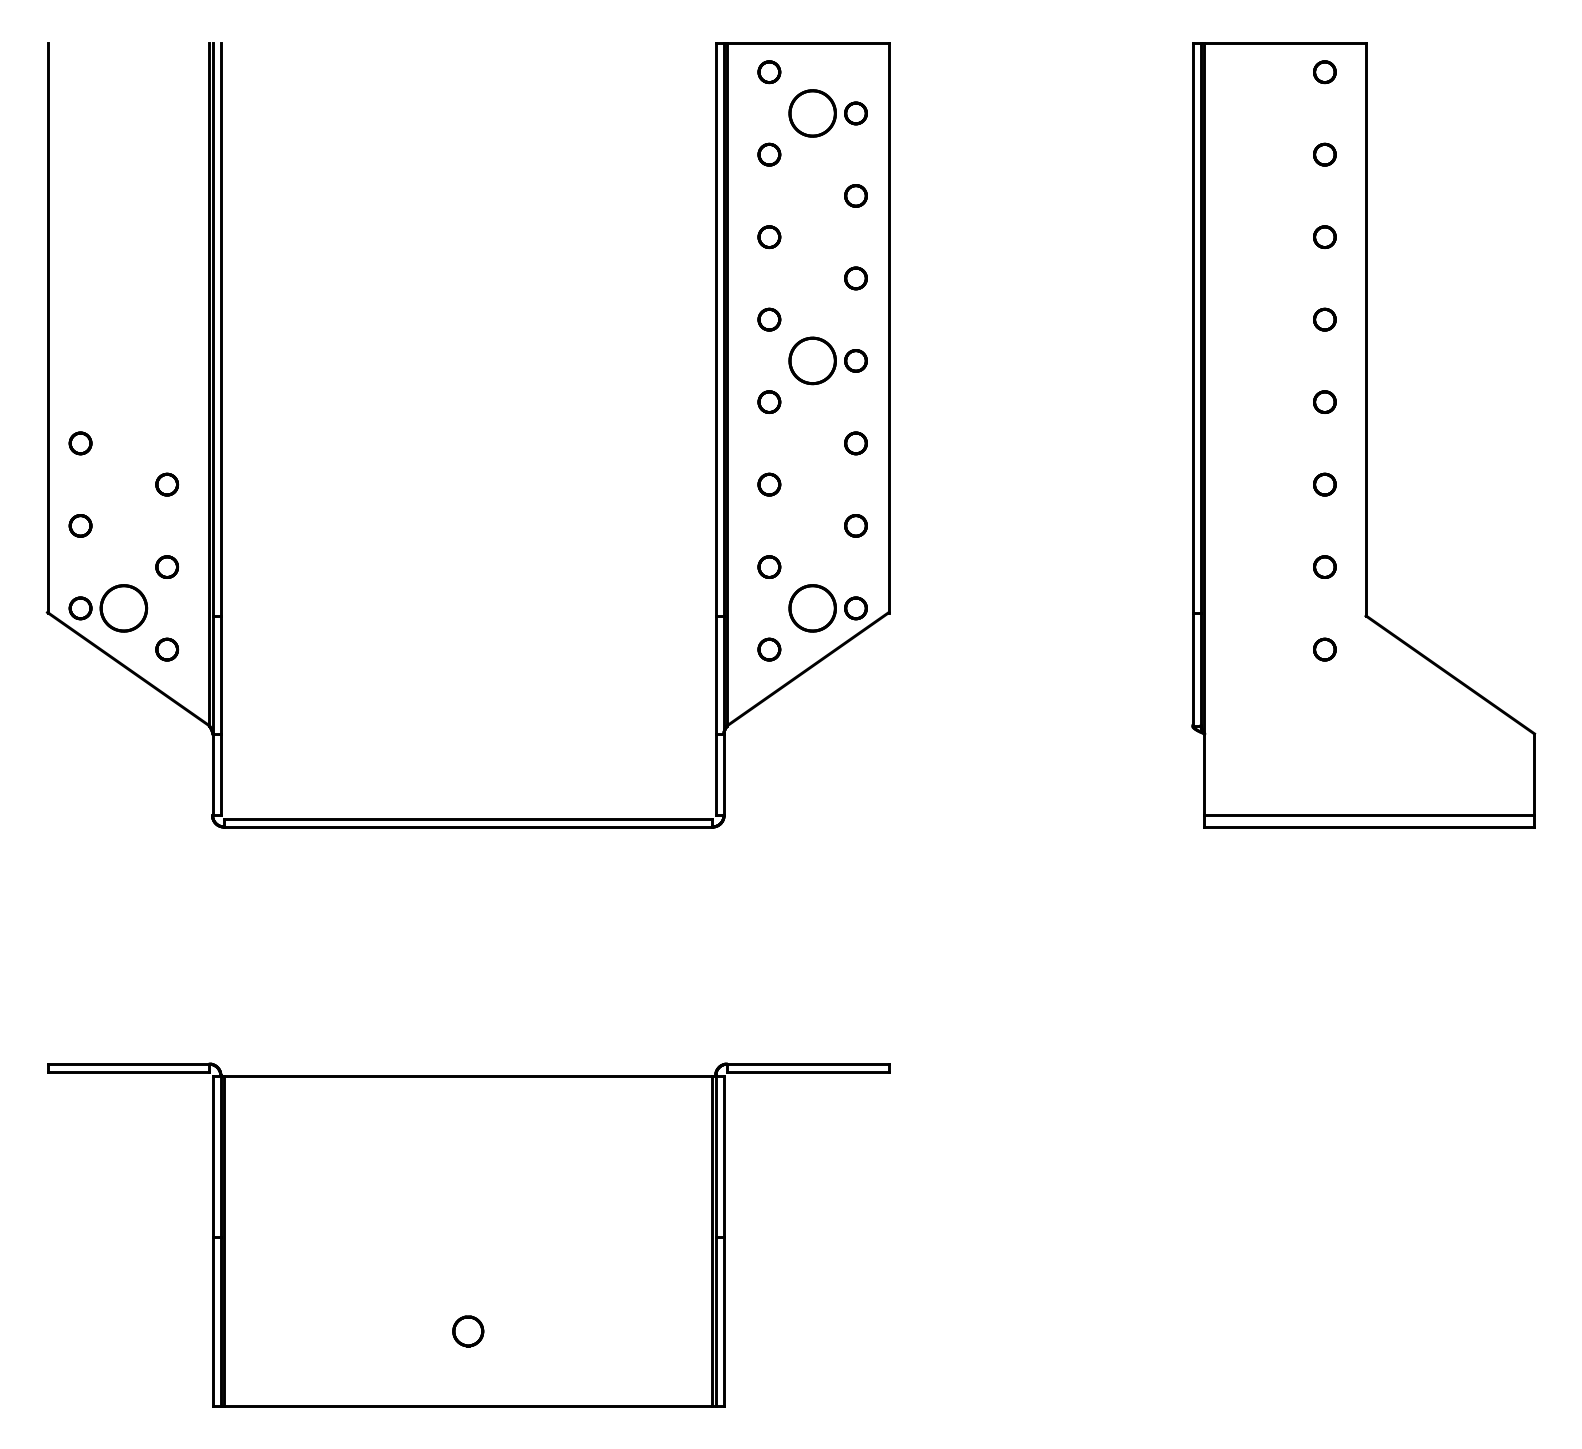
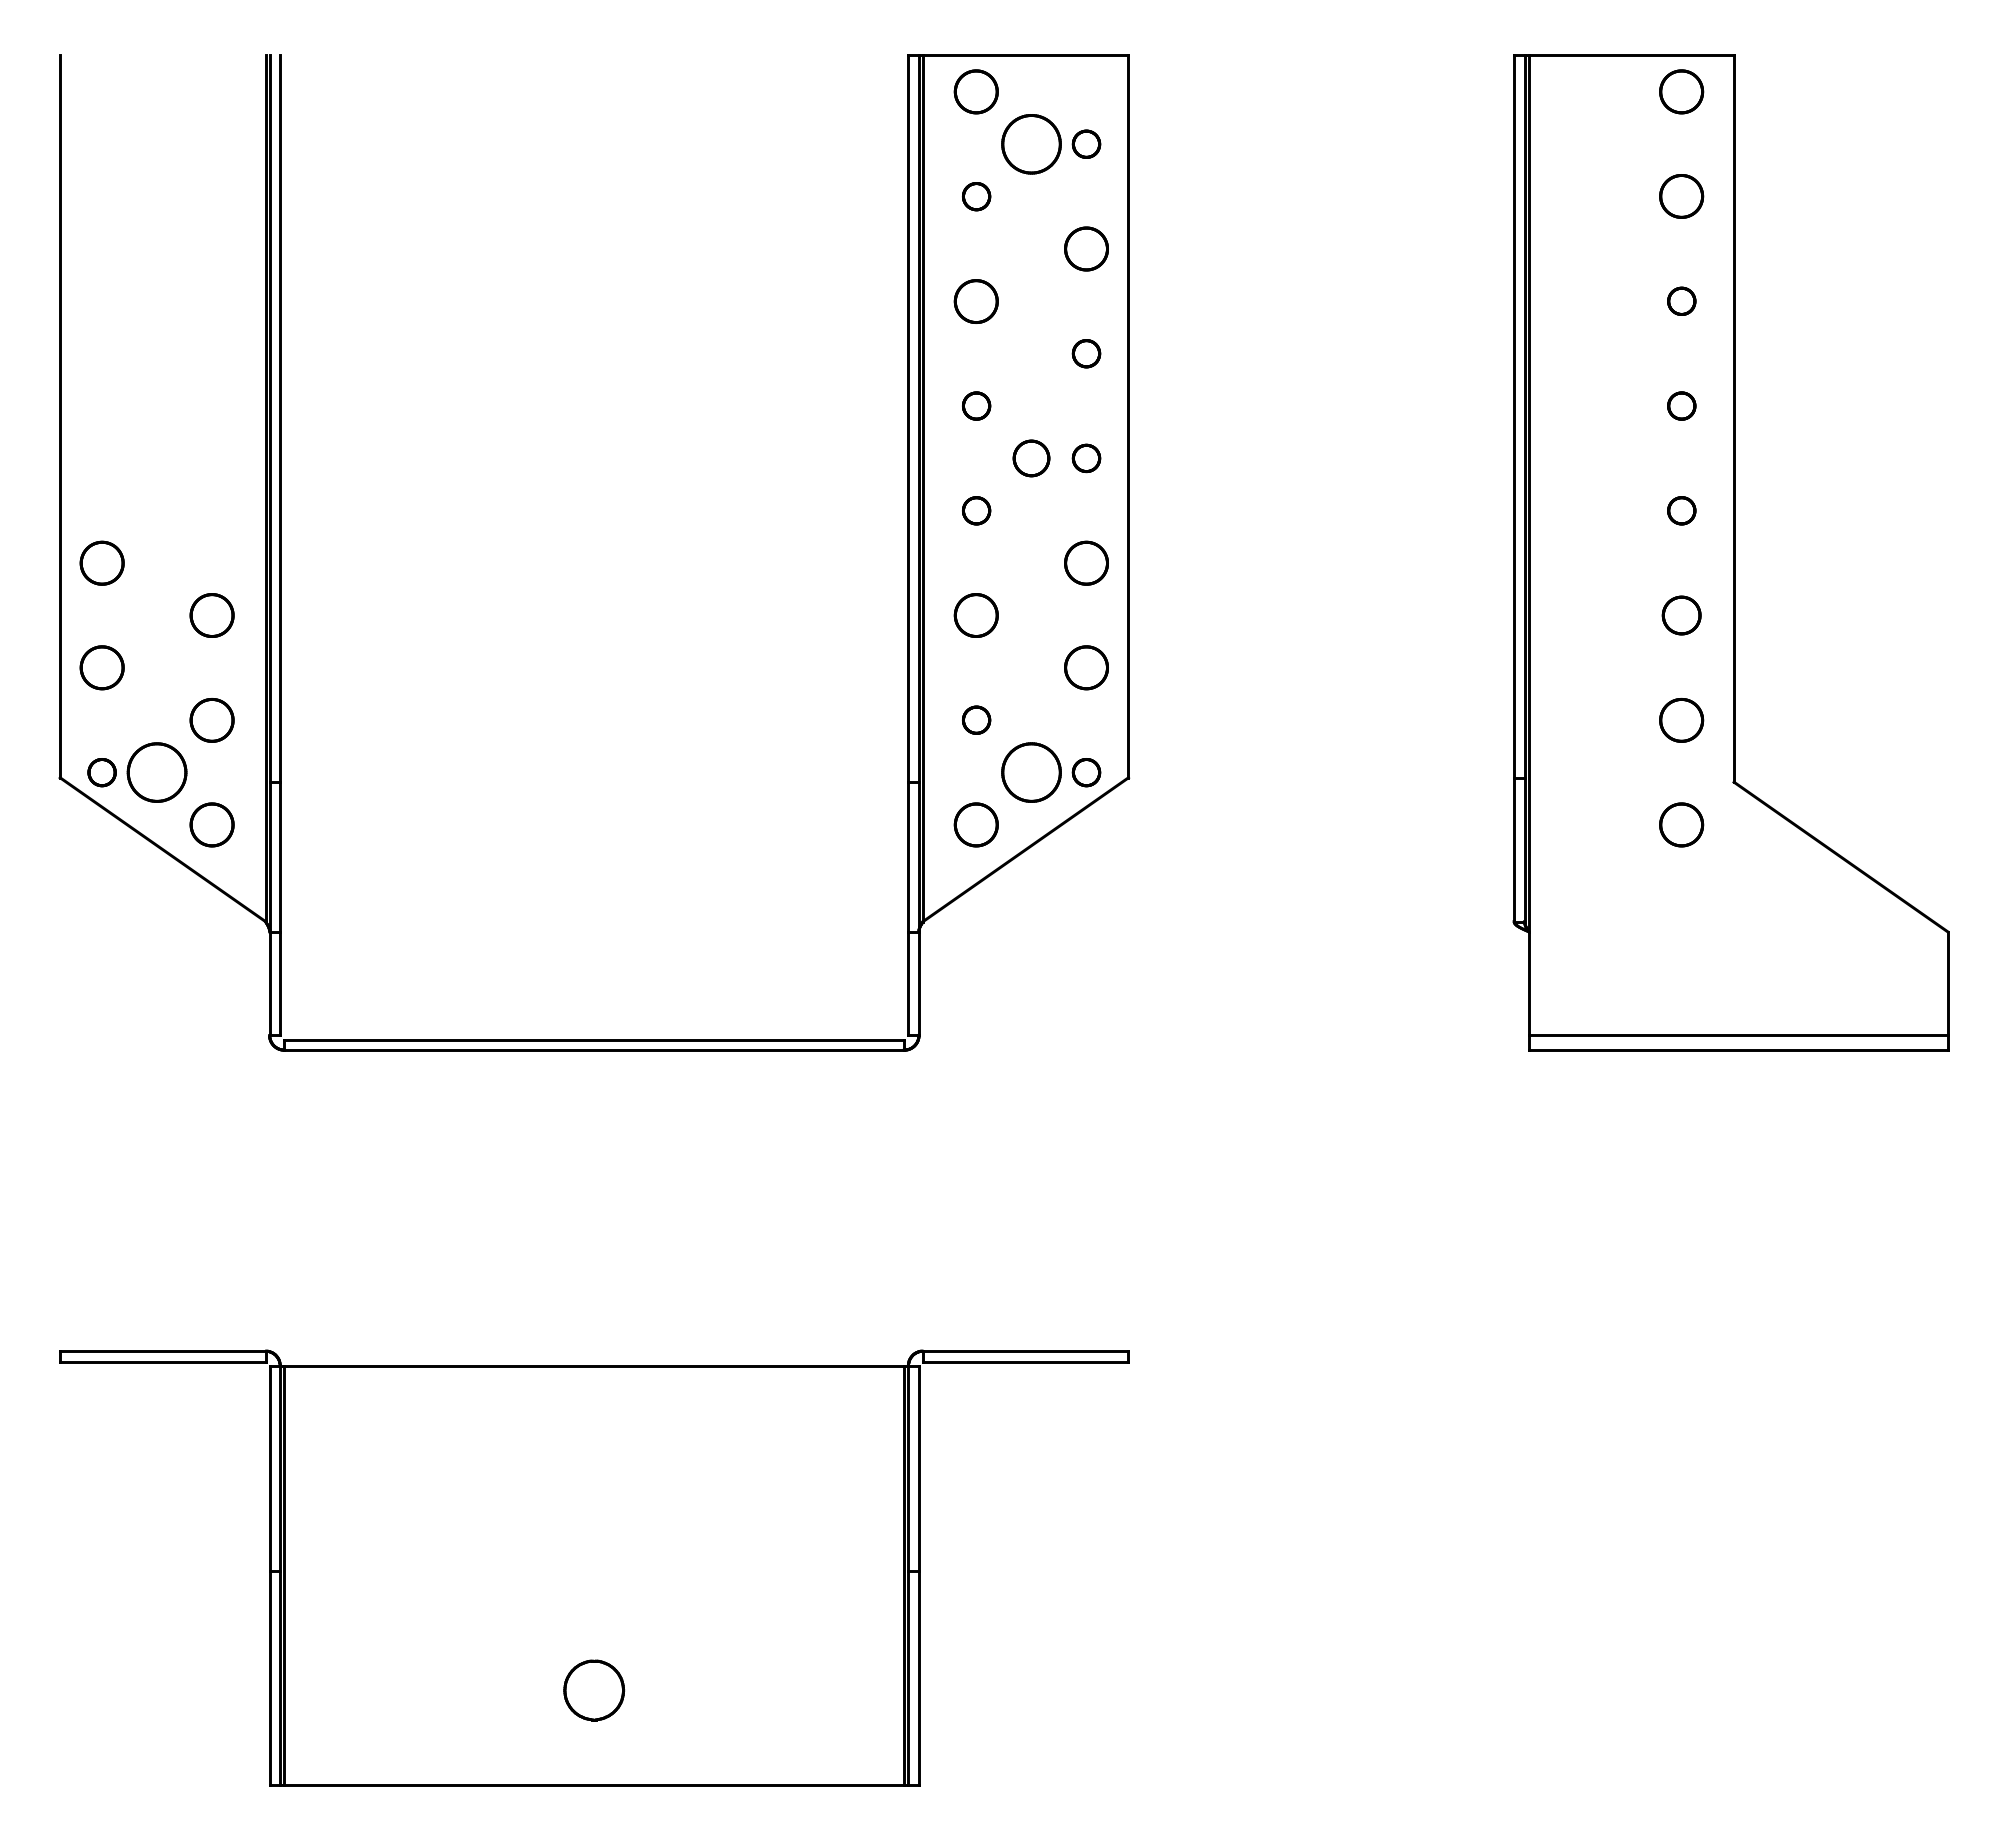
part: (769, 71) -> (976, 91), size x1.6
part: (1324, 71) -> (1681, 91), size x1.6
part: (1324, 154) -> (1681, 196), size x1.6
part: (855, 195) -> (1086, 248), size x1.6
part: (769, 236) -> (976, 300), size x1.6
part: (812, 360) -> (1031, 458), size x0.6
part: (80, 442) -> (101, 562), size x1.6
part: (855, 442) -> (1086, 562), size x1.6
part: (166, 484) -> (211, 615), size x1.6
part: (769, 484) -> (976, 615), size x1.6
part: (1324, 484) -> (1681, 615), size x1.4
part: (80, 525) -> (101, 667), size x1.6
part: (855, 525) -> (1086, 667), size x1.6
part: (166, 566) -> (211, 719), size x1.6
part: (1324, 566) -> (1681, 719), size x1.6
part: (166, 649) -> (211, 824), size x1.6
part: (769, 649) -> (976, 824), size x1.6
part: (1324, 649) -> (1681, 824), size x1.6
part: (468, 1331) -> (594, 1690), size x1.6

